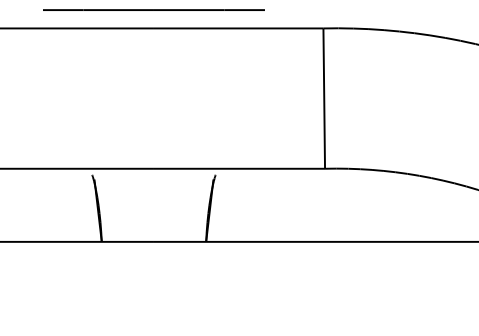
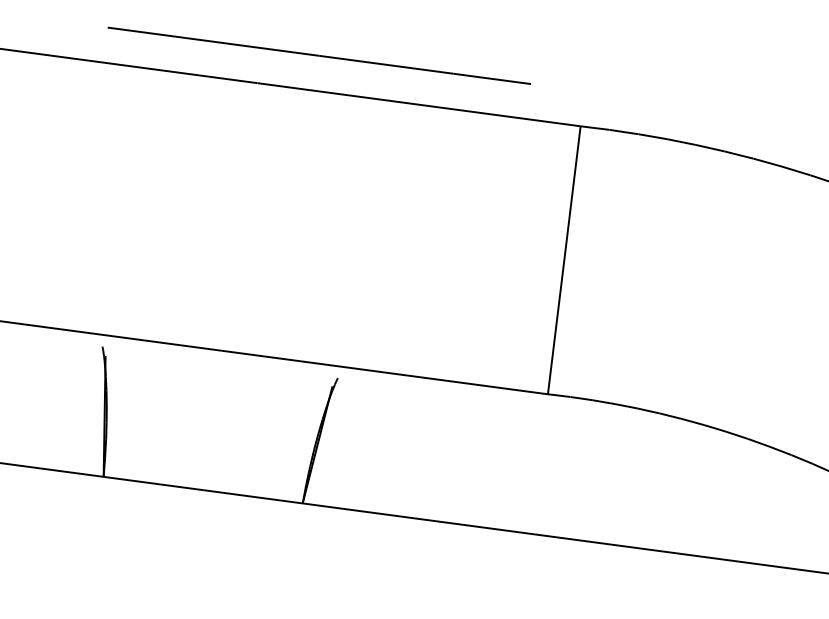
line: (153, 9) -> (318, 54), moved

